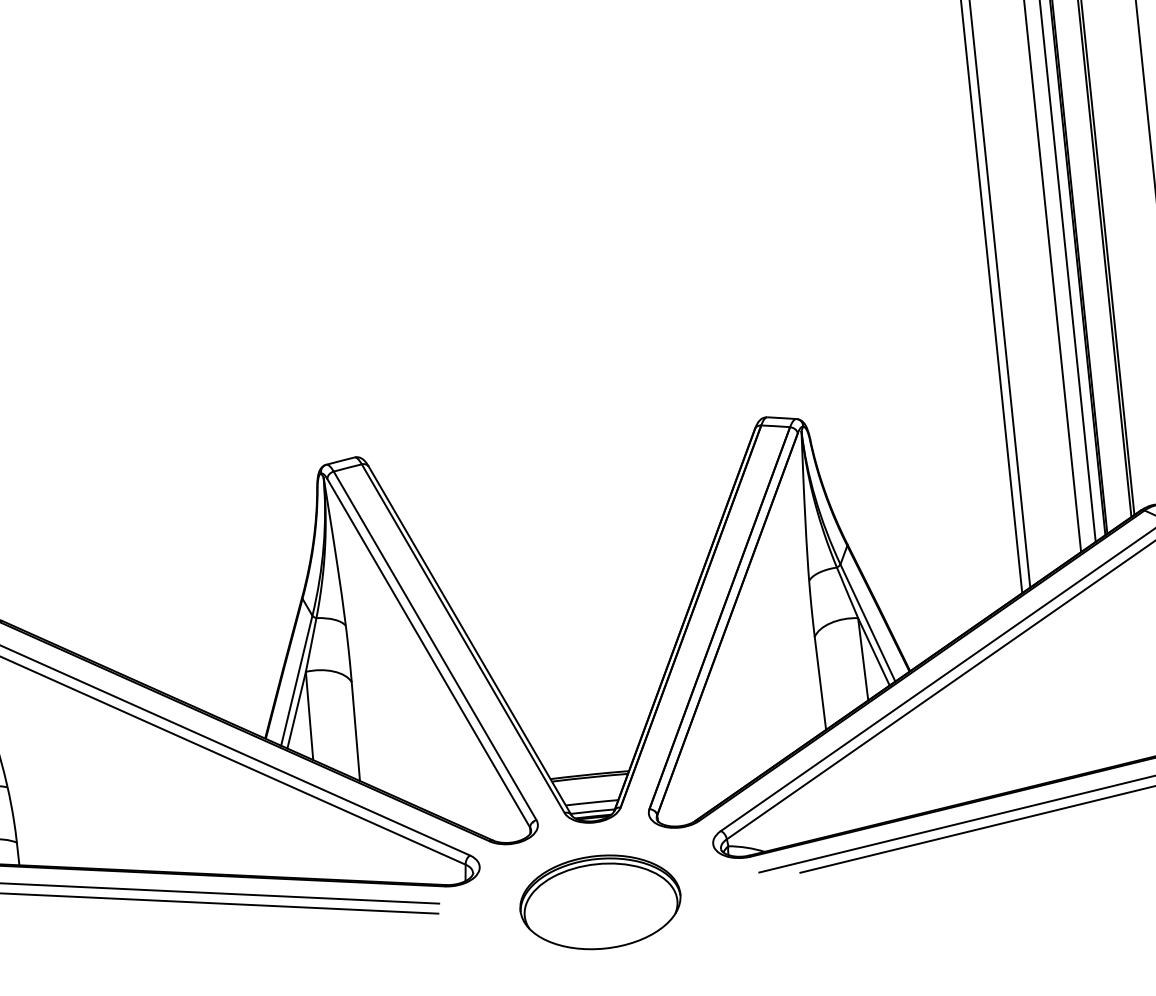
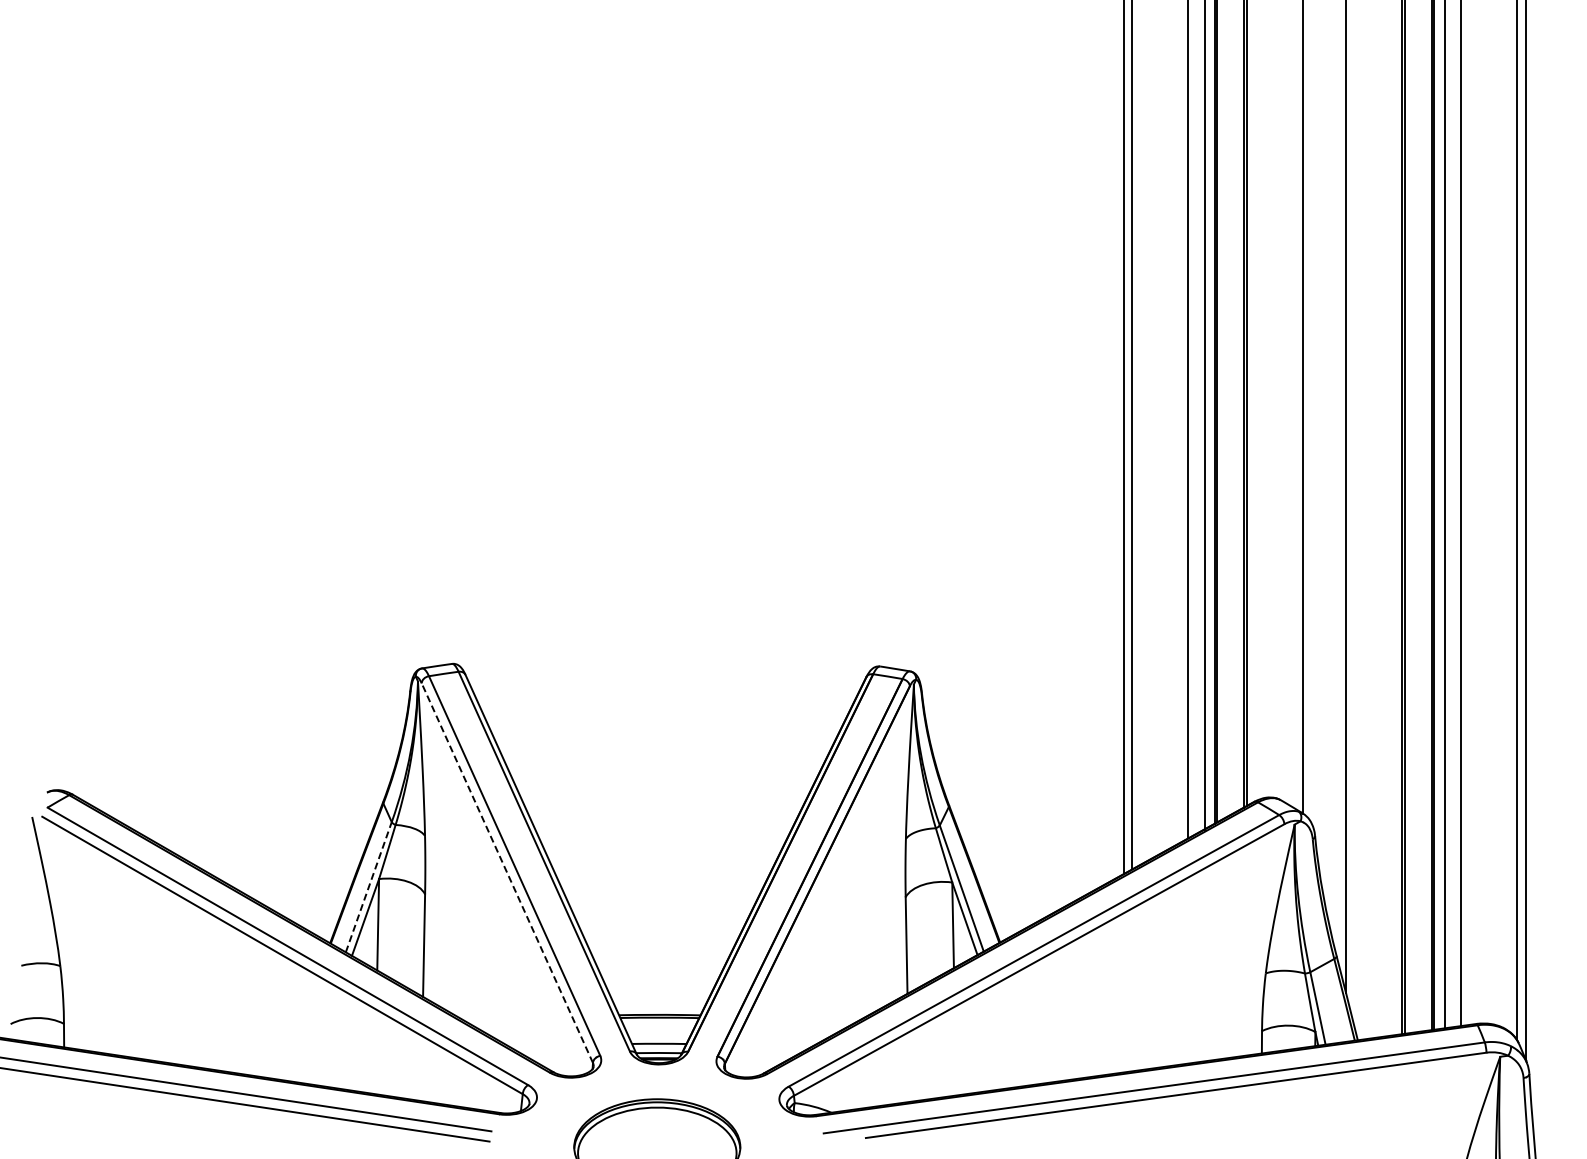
line: (428, 652) -> (507, 872), solid -> dashed
line: (296, 680) -> (368, 886), solid -> dashed

